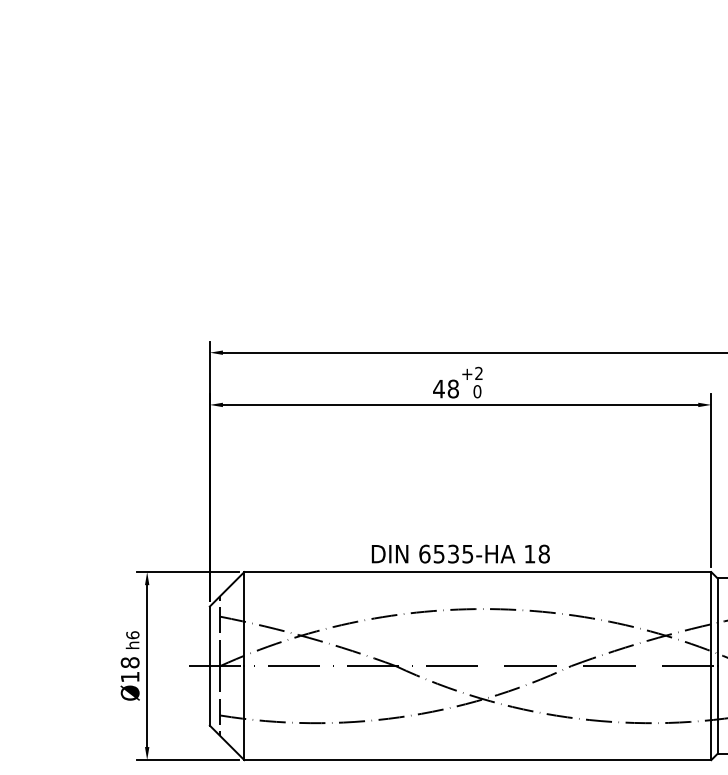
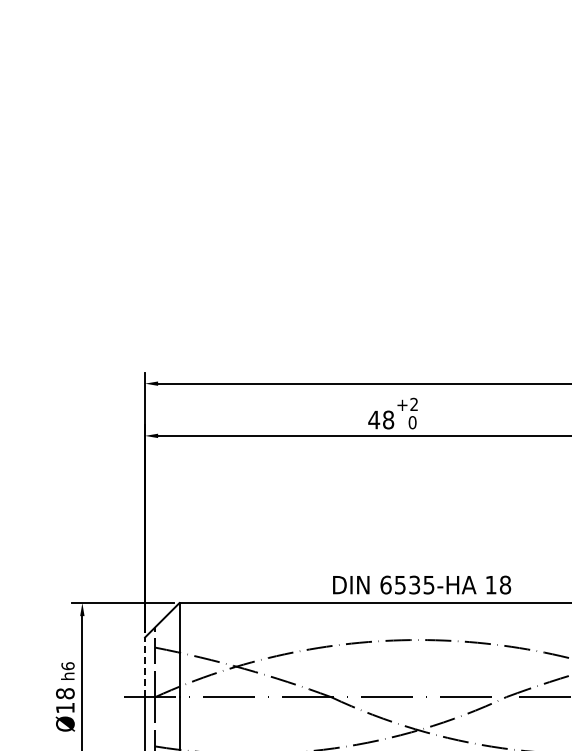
text: (460, 553) -> (421, 584), moved
line: (209, 636) -> (144, 667), solid -> dashed

